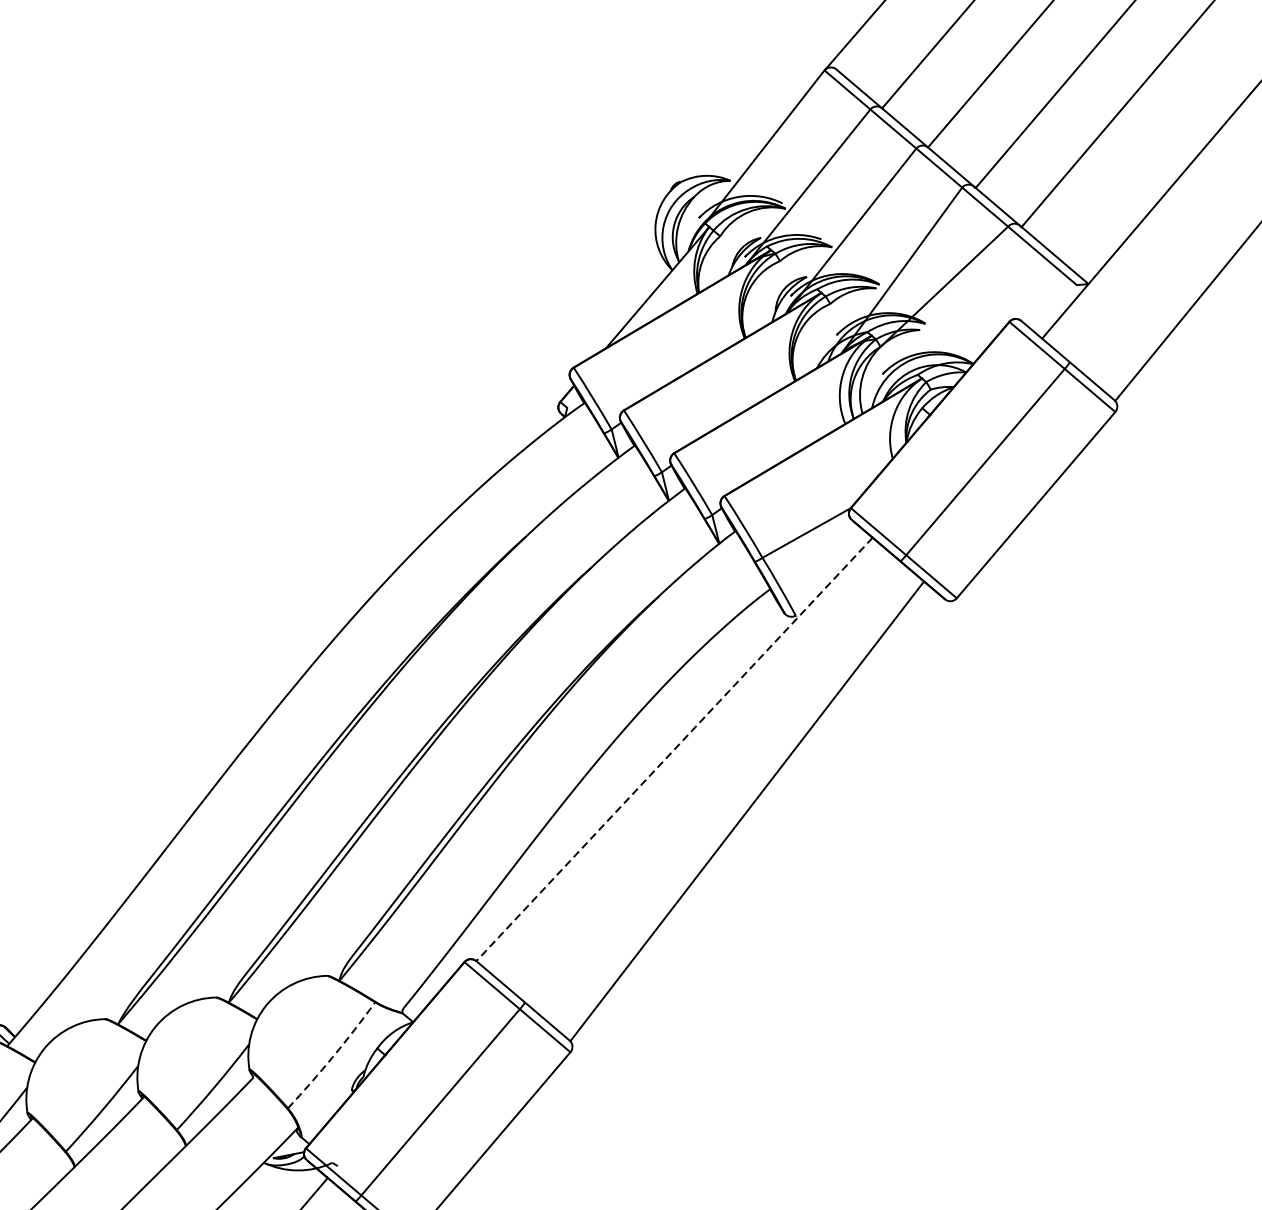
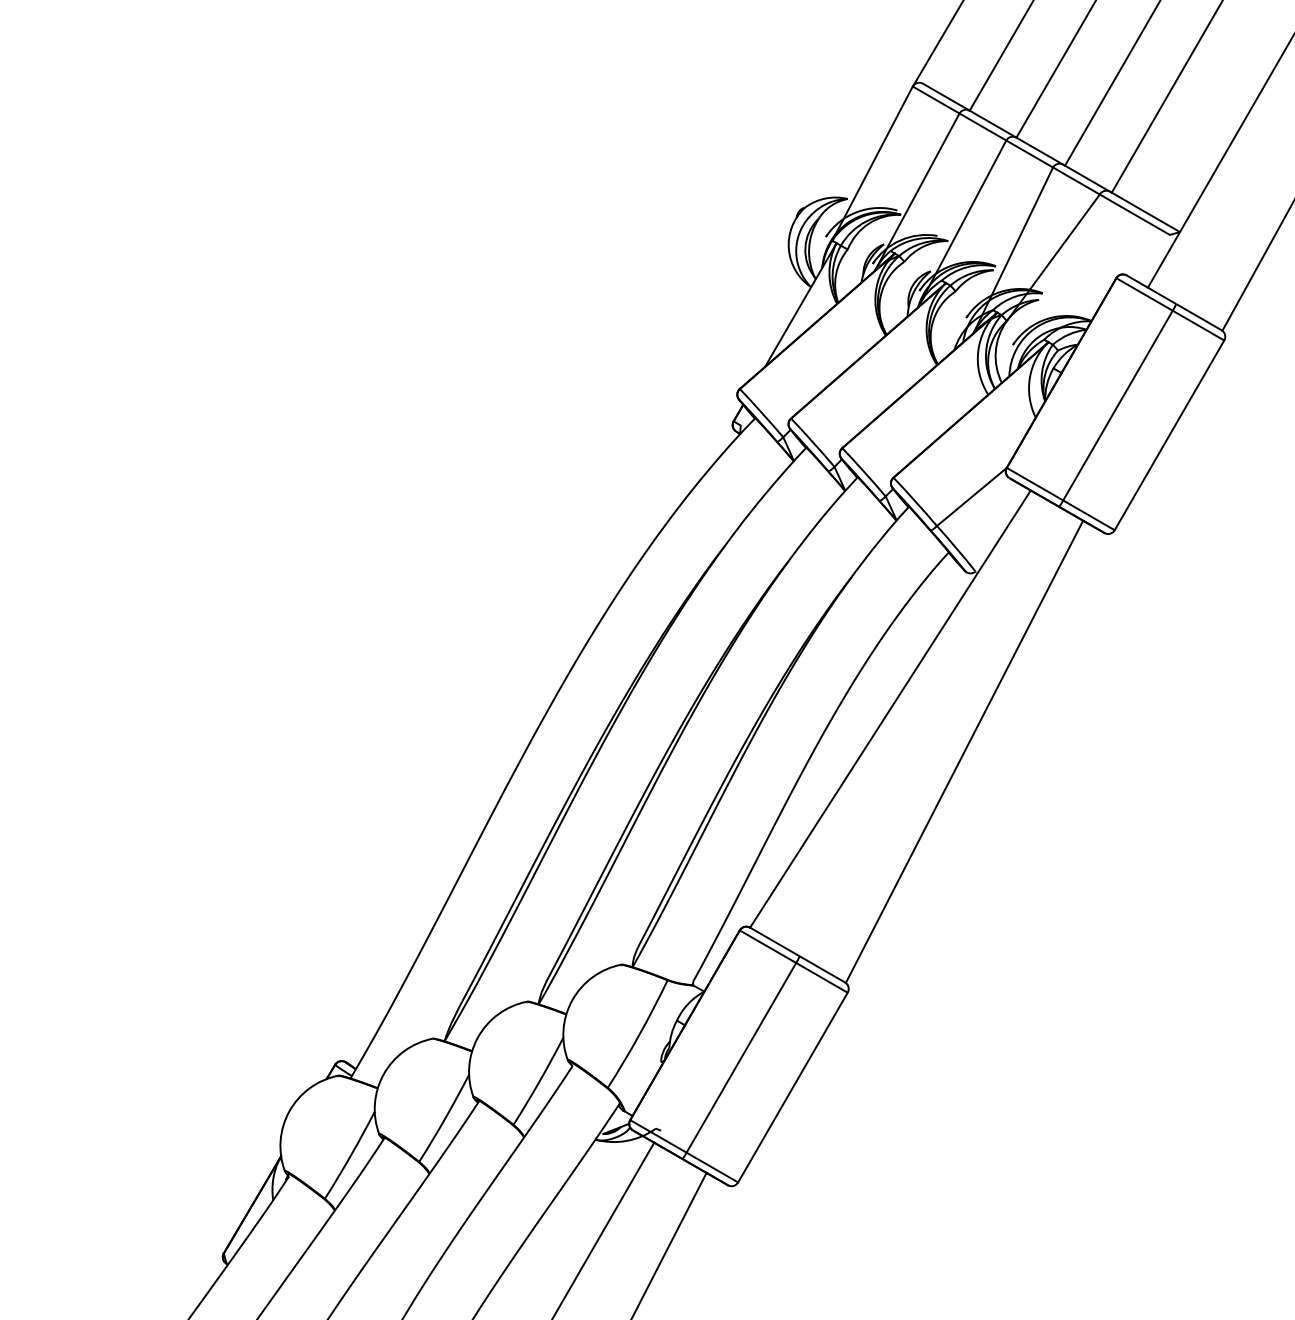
line: (674, 749) -> (890, 709), dashed -> solid
arc: (333, 1056) -> (639, 1034), dashed -> solid

